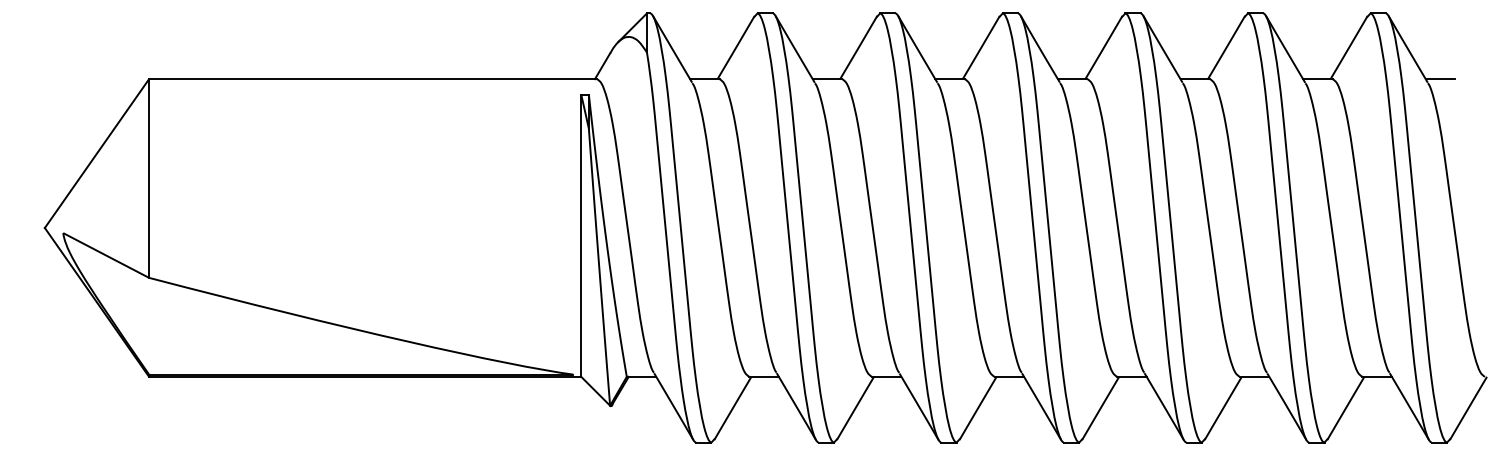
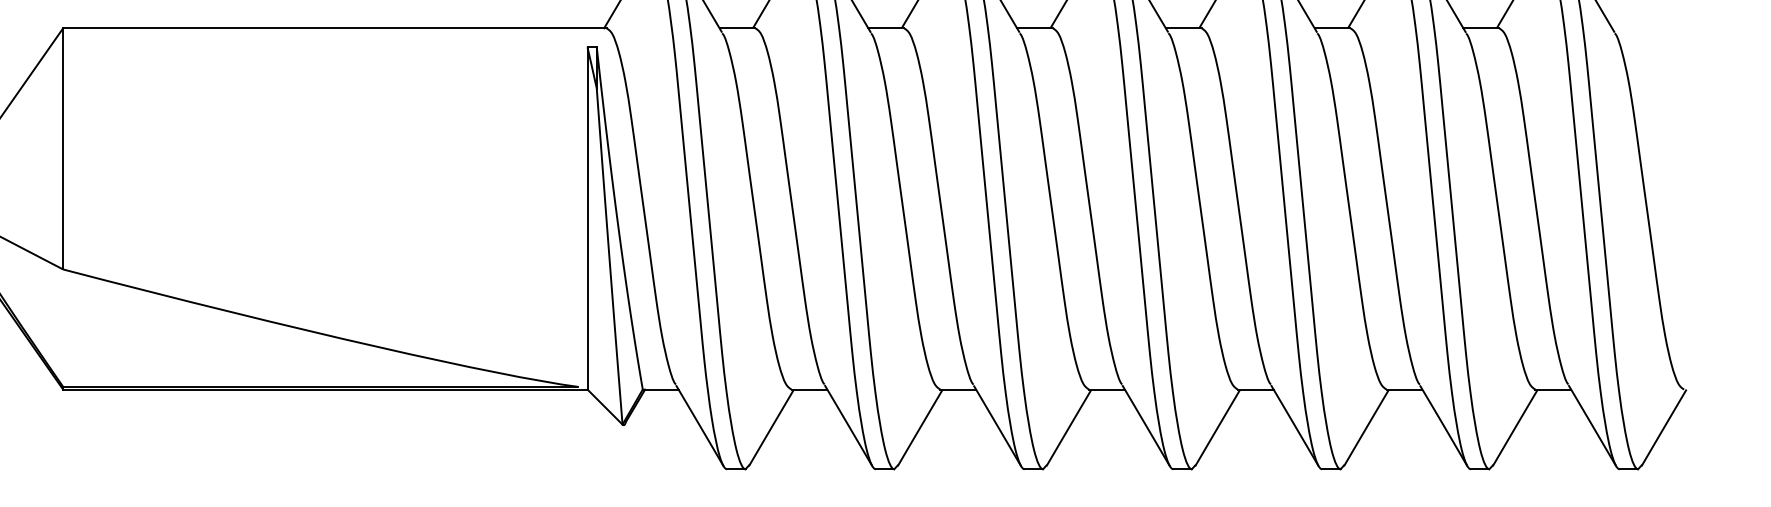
line: (1440, 79) -> (1630, 28), removed

